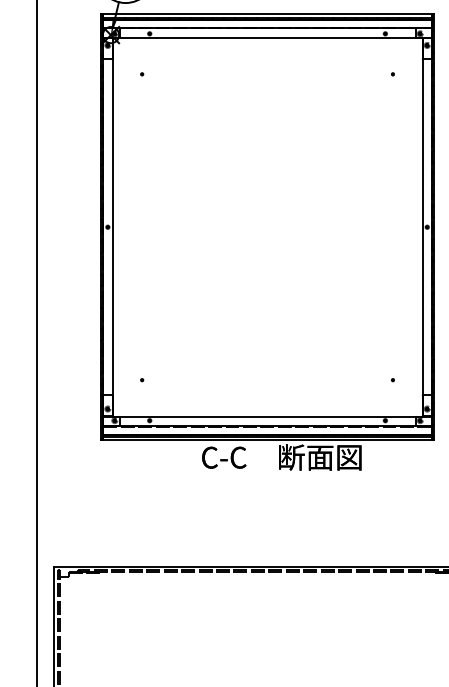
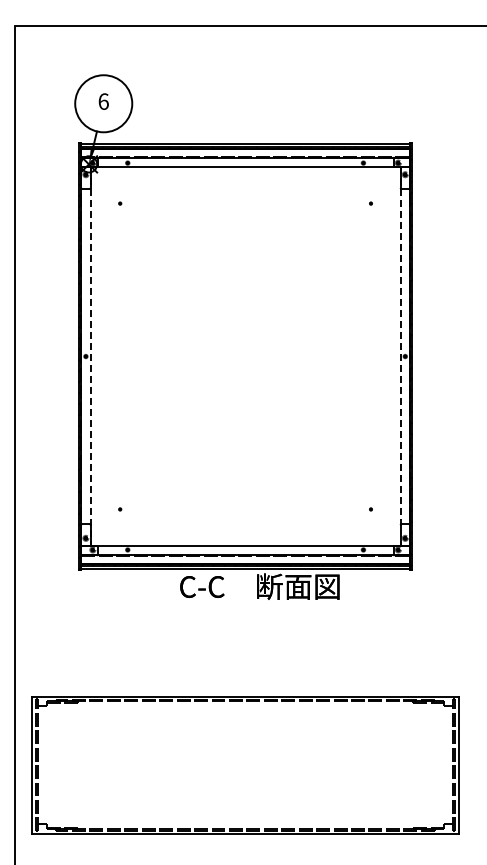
line: (112, 228) -> (90, 357), solid -> dashed
line: (422, 228) -> (400, 357), solid -> dashed

